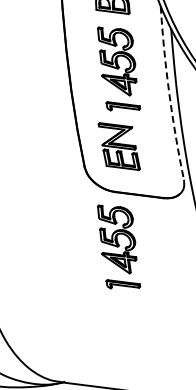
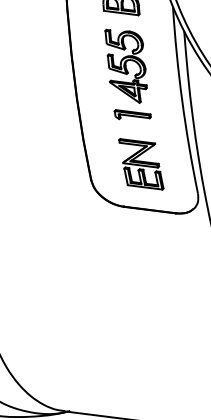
arc: (169, 93) -> (182, 100), dashed -> solid
part: (118, 146) -> (140, 164), moved
part: (119, 246) -> (128, 265), removed

